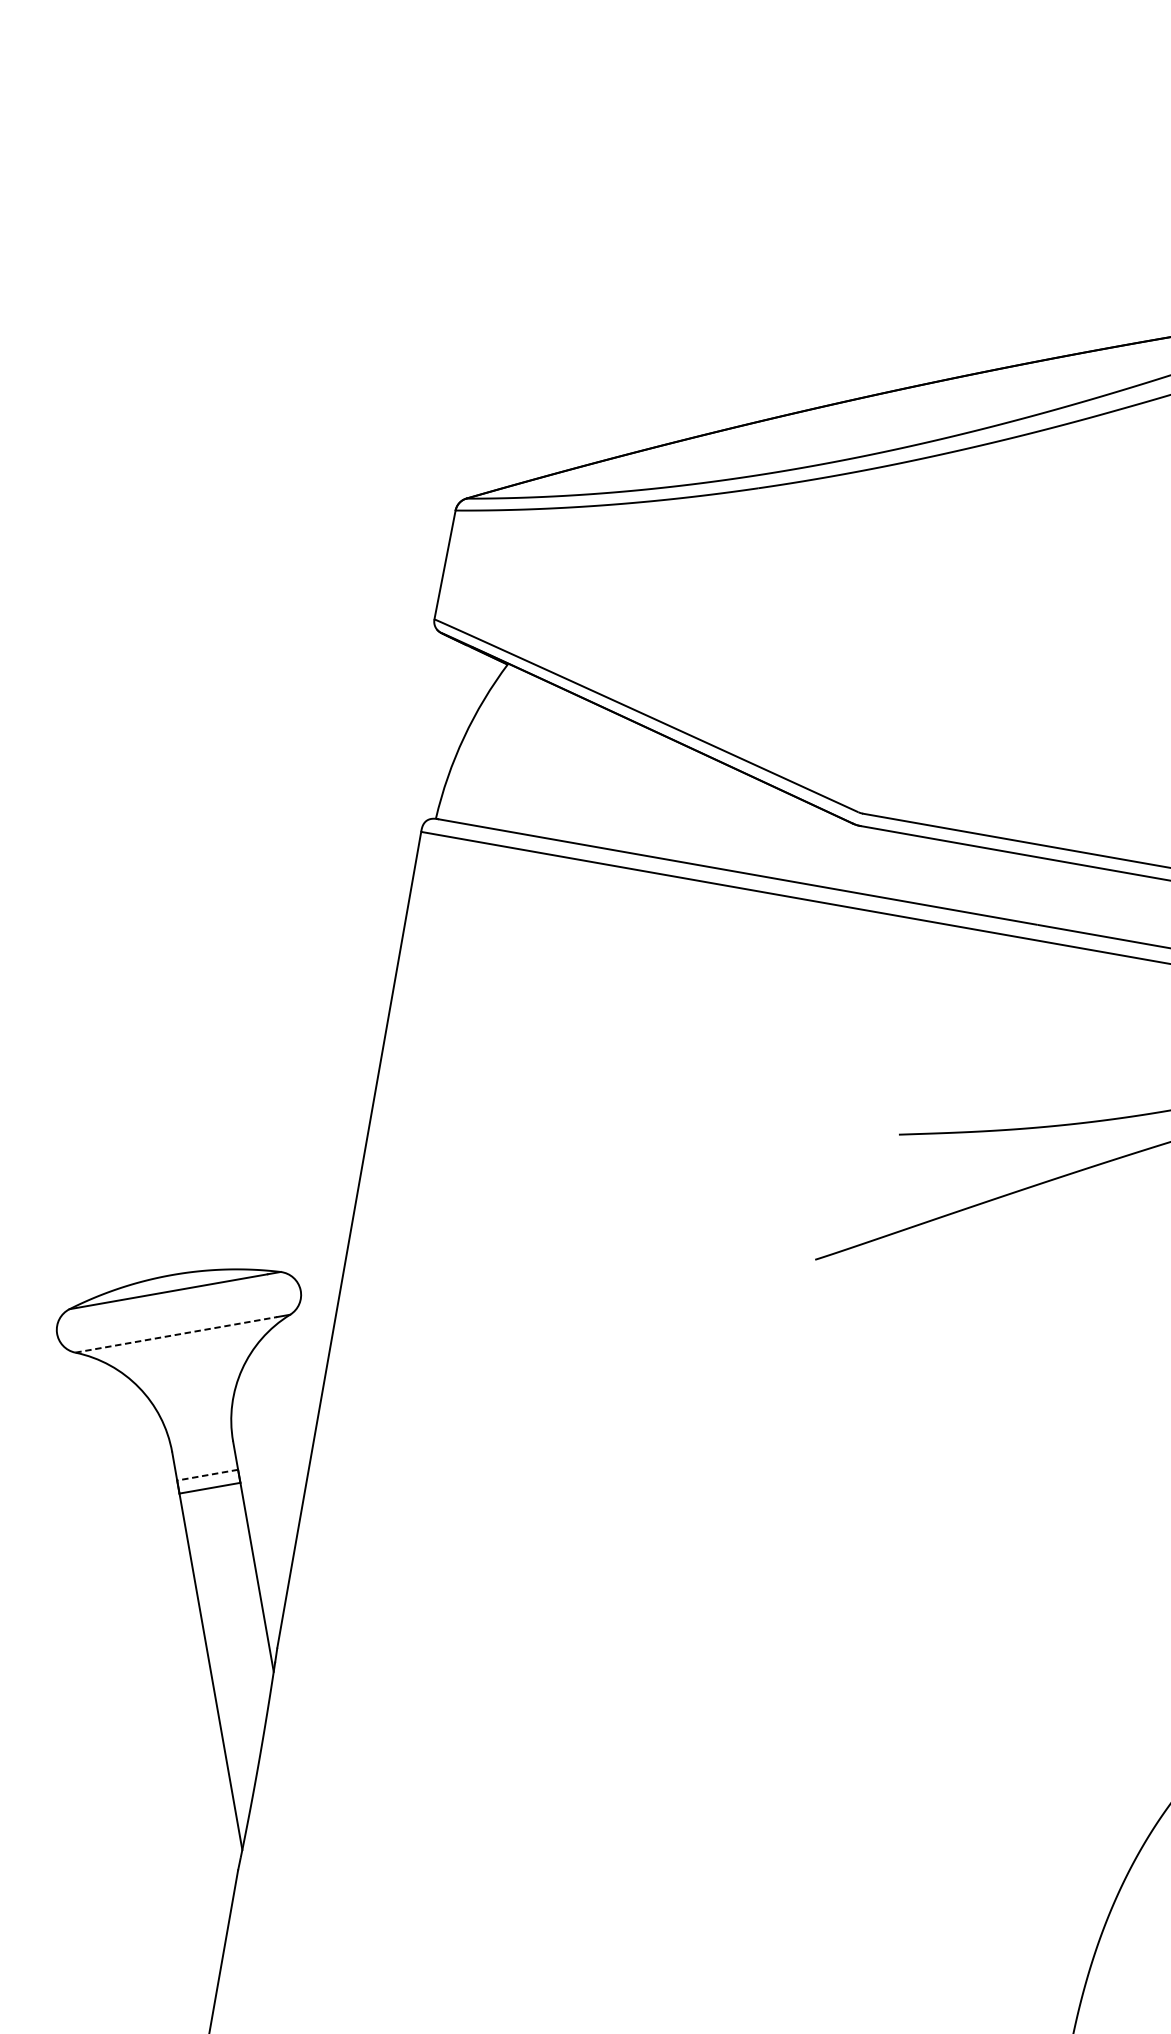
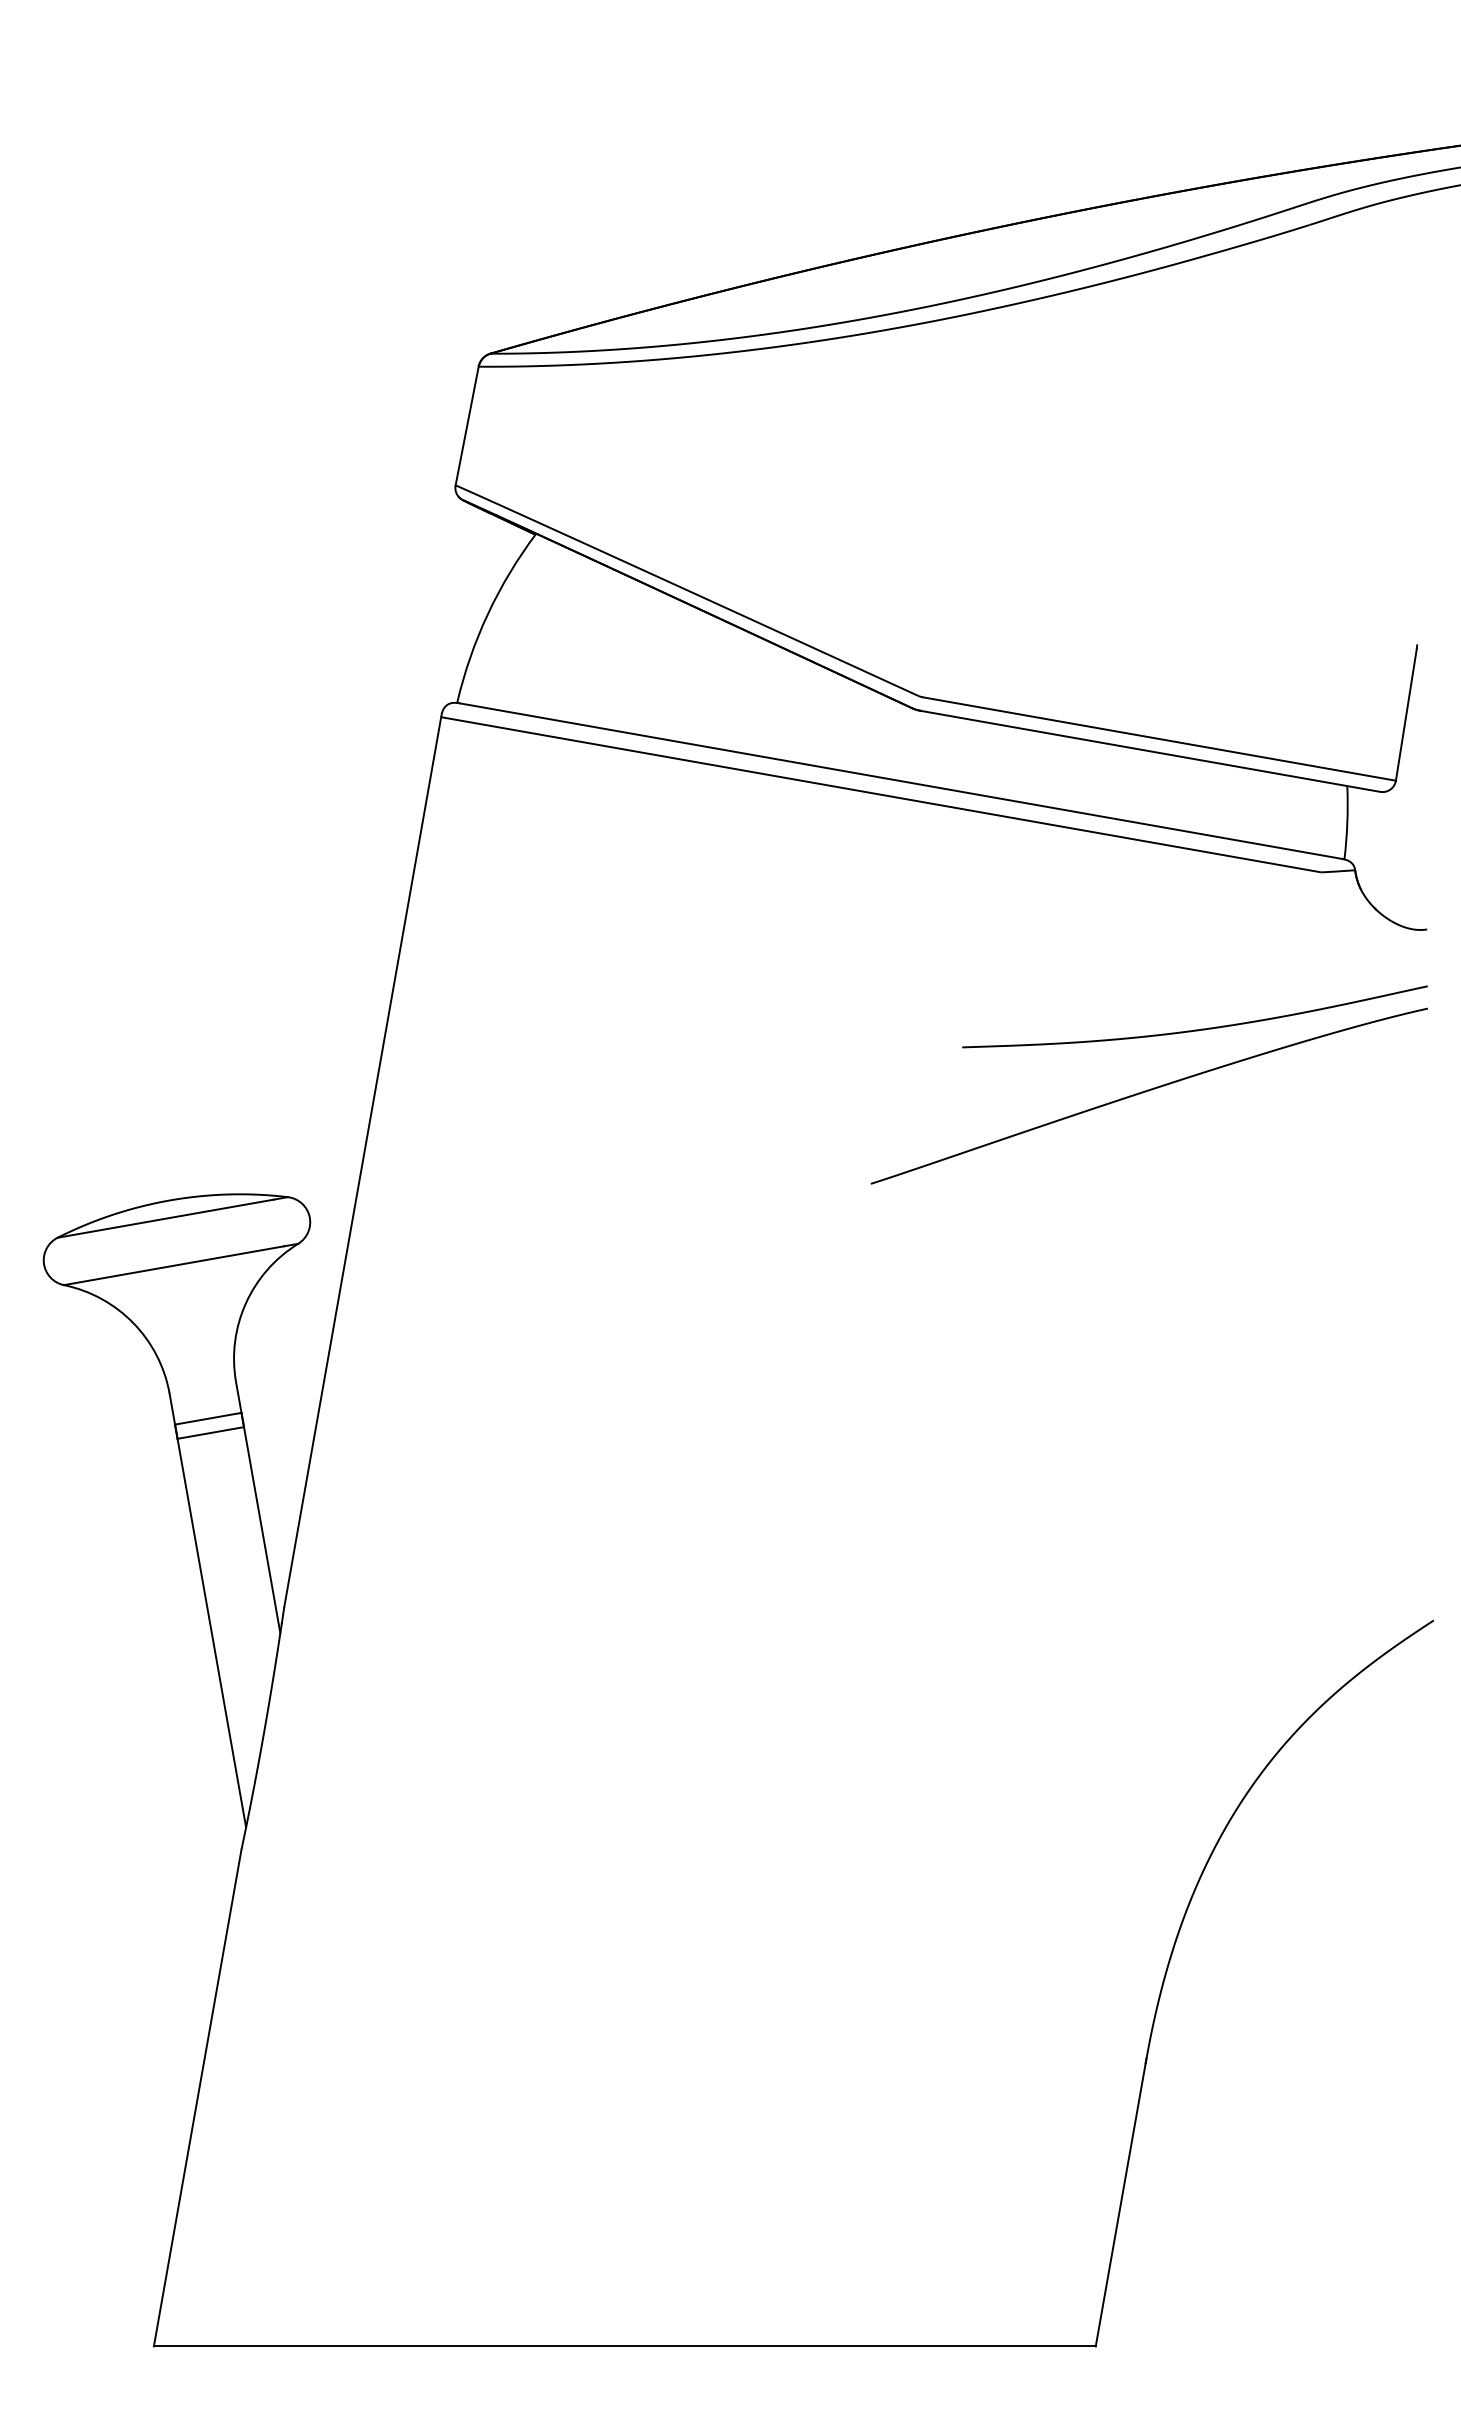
line: (175, 1334) -> (173, 1265), dashed -> solid
line: (207, 1474) -> (208, 1418), dashed -> solid

